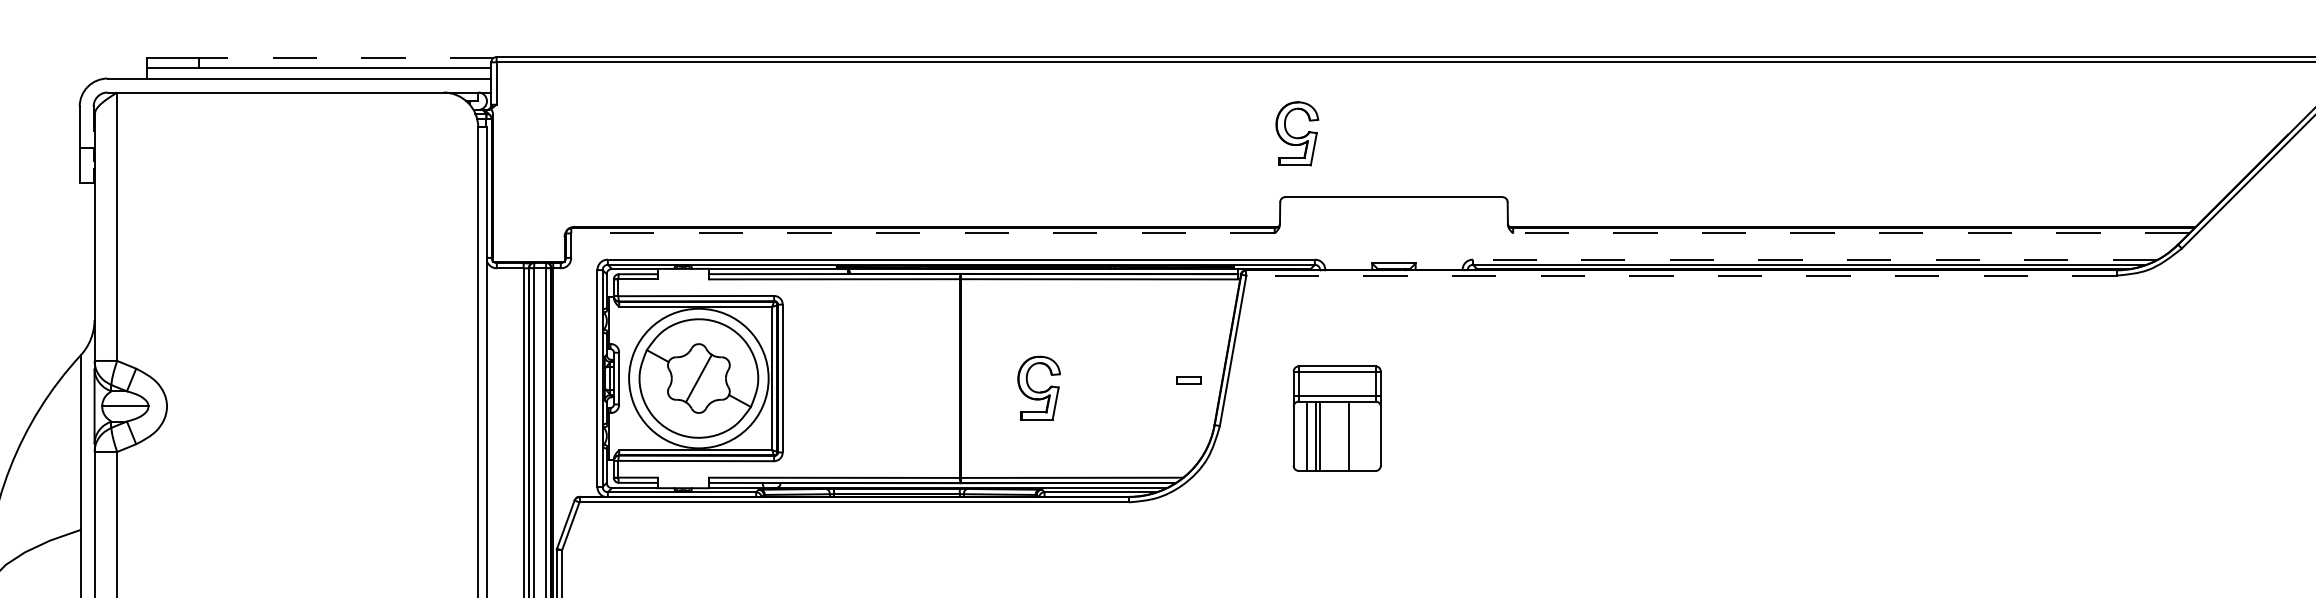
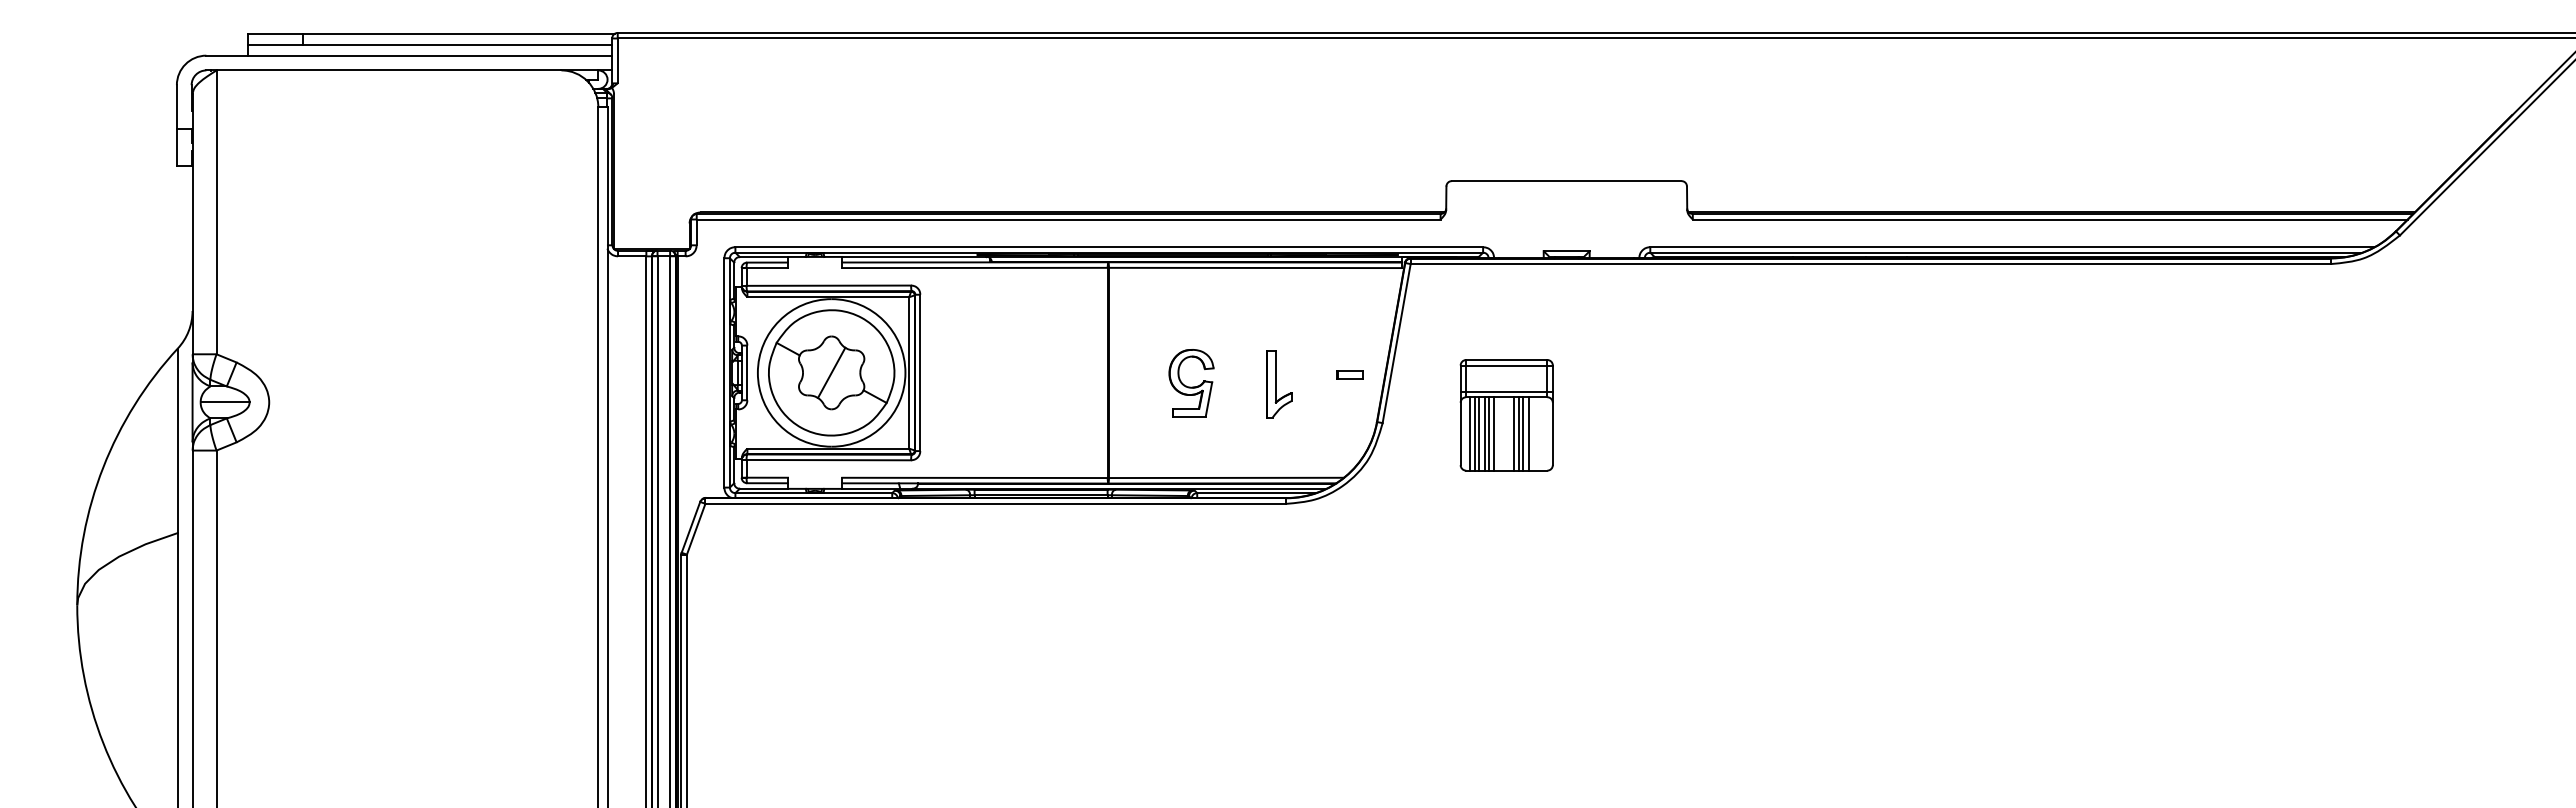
line: (346, 57) -> (458, 33), dashed -> solid
part: (1297, 134) -> (1464, 114), removed
line: (922, 233) -> (1068, 219), dashed -> solid
line: (1850, 233) -> (2049, 219), dashed -> solid
line: (1815, 259) -> (2012, 247), dashed -> solid
line: (1681, 276) -> (1870, 264), dashed -> solid
part: (1122, 389) -> (1279, 384), added
line: (1302, 435) -> (1470, 433), added
line: (1311, 435) -> (1479, 433), added
line: (1325, 435) -> (1494, 433), added
line: (1343, 435) -> (1513, 433), added
line: (1353, 435) -> (1523, 433), added
line: (1357, 435) -> (1528, 433), added

